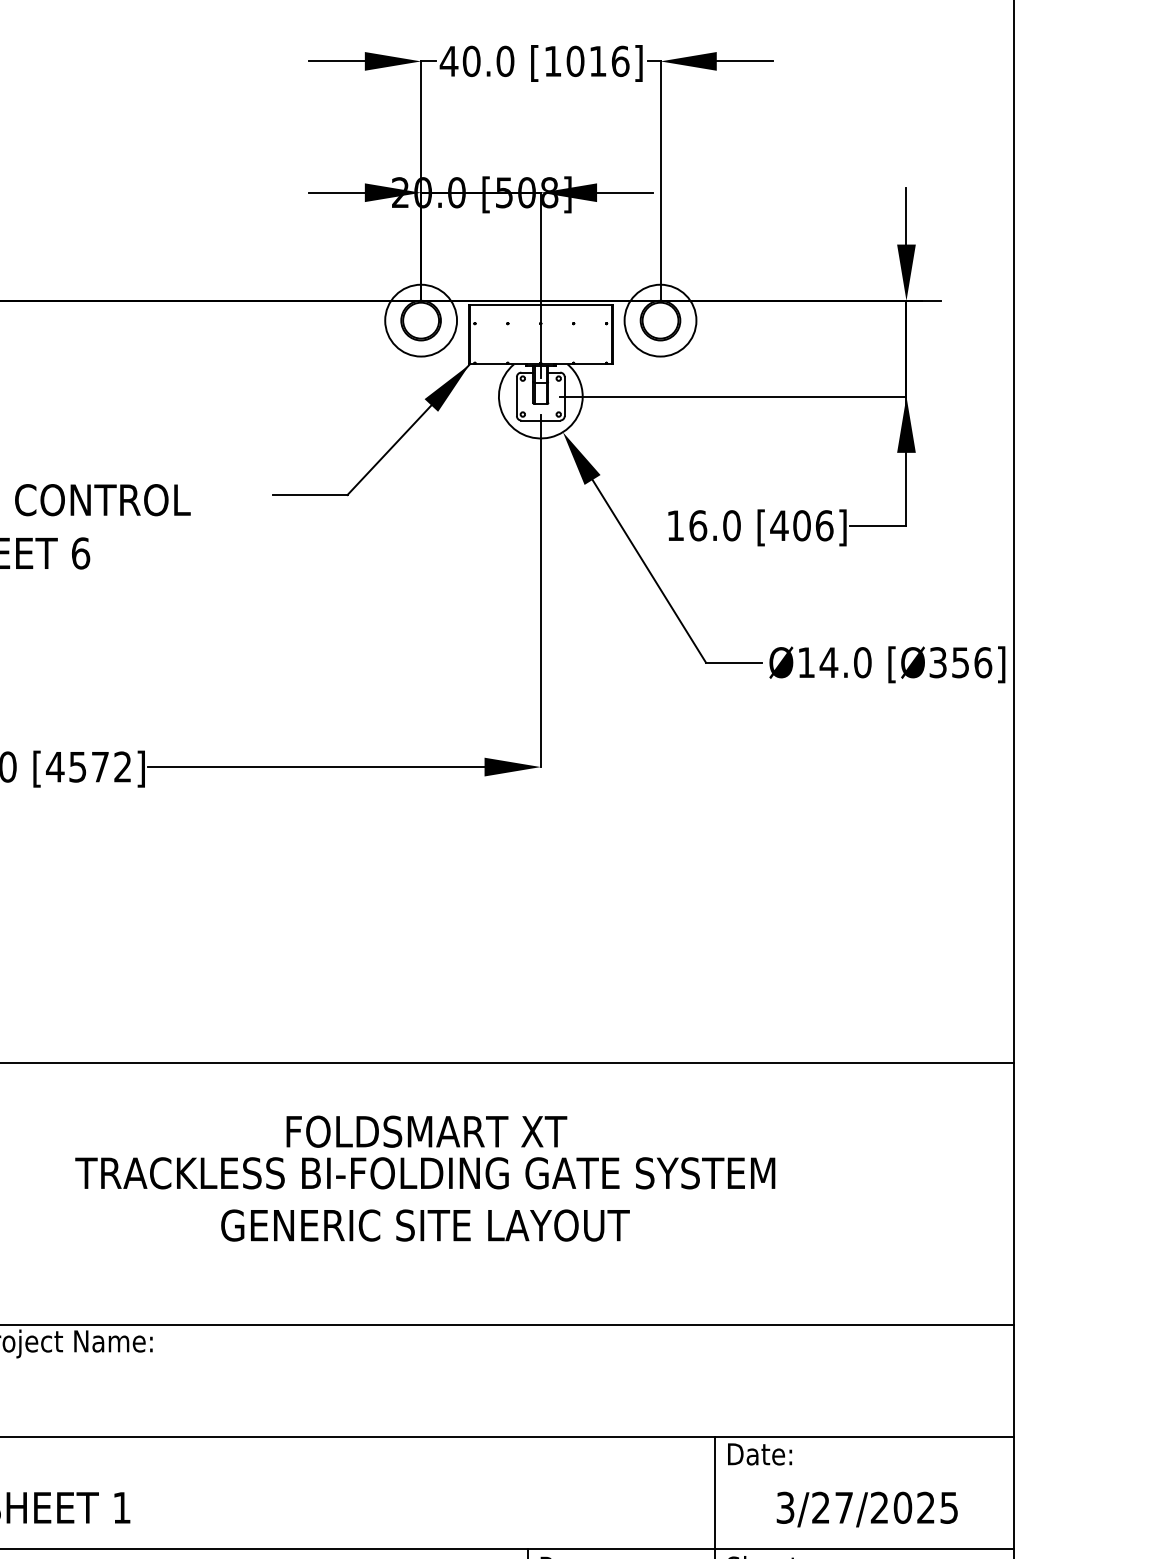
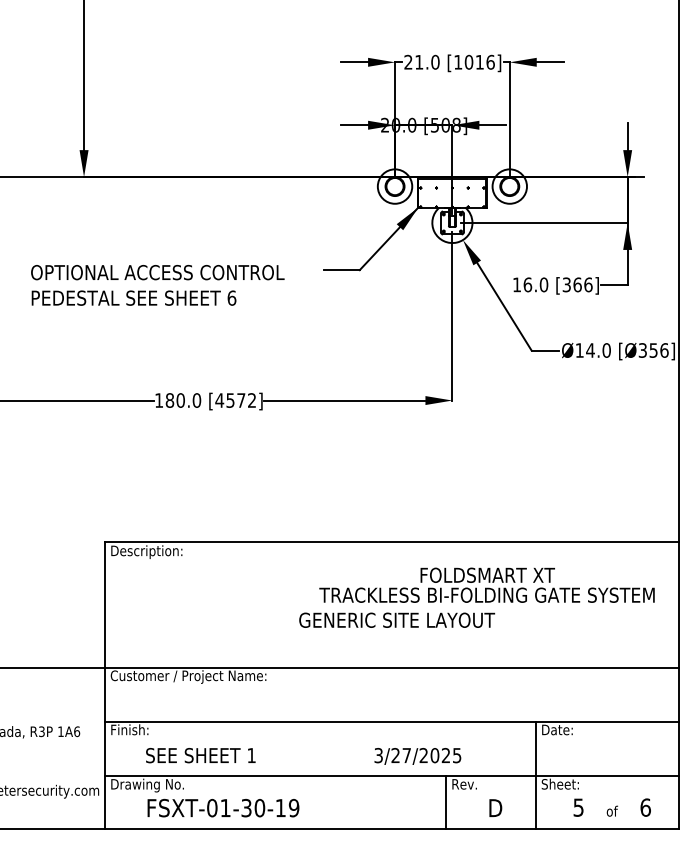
text: (459, 59) -> (413, 61), 40.0 -> 21.0
text: (789, 524) -> (571, 284), [406] -> [366]
text: (424, 1150) -> (486, 584), moved
text: (866, 1509) -> (417, 756), moved

